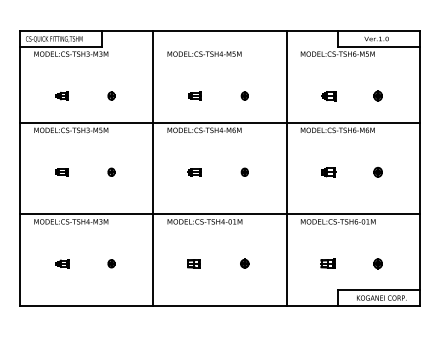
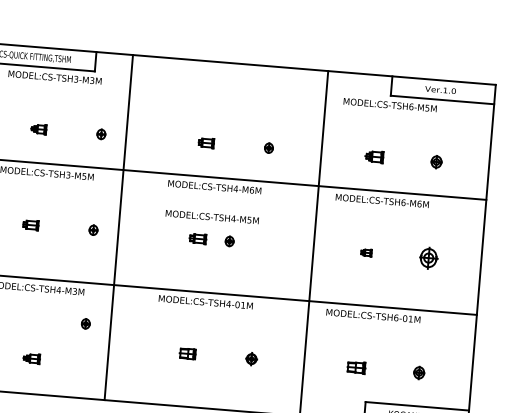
text: (204, 53) -> (212, 216), moved
line: (153, 168) -> (118, 227), moved
part: (244, 171) -> (229, 240), moved
part: (377, 171) -> (427, 256), size x1.6
part: (328, 172) -> (366, 252), size x0.6
part: (62, 263) -> (32, 358), moved
part: (111, 263) -> (85, 323), moved

